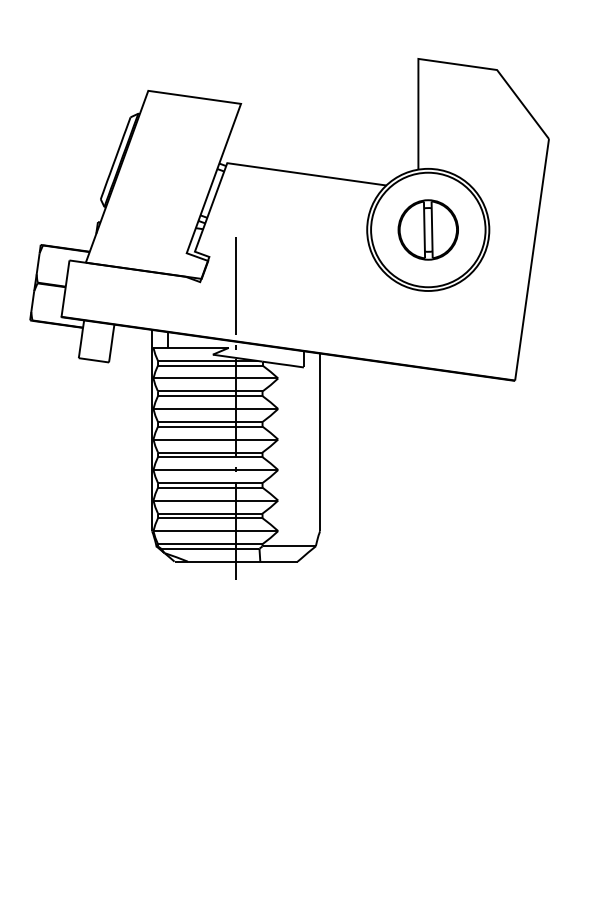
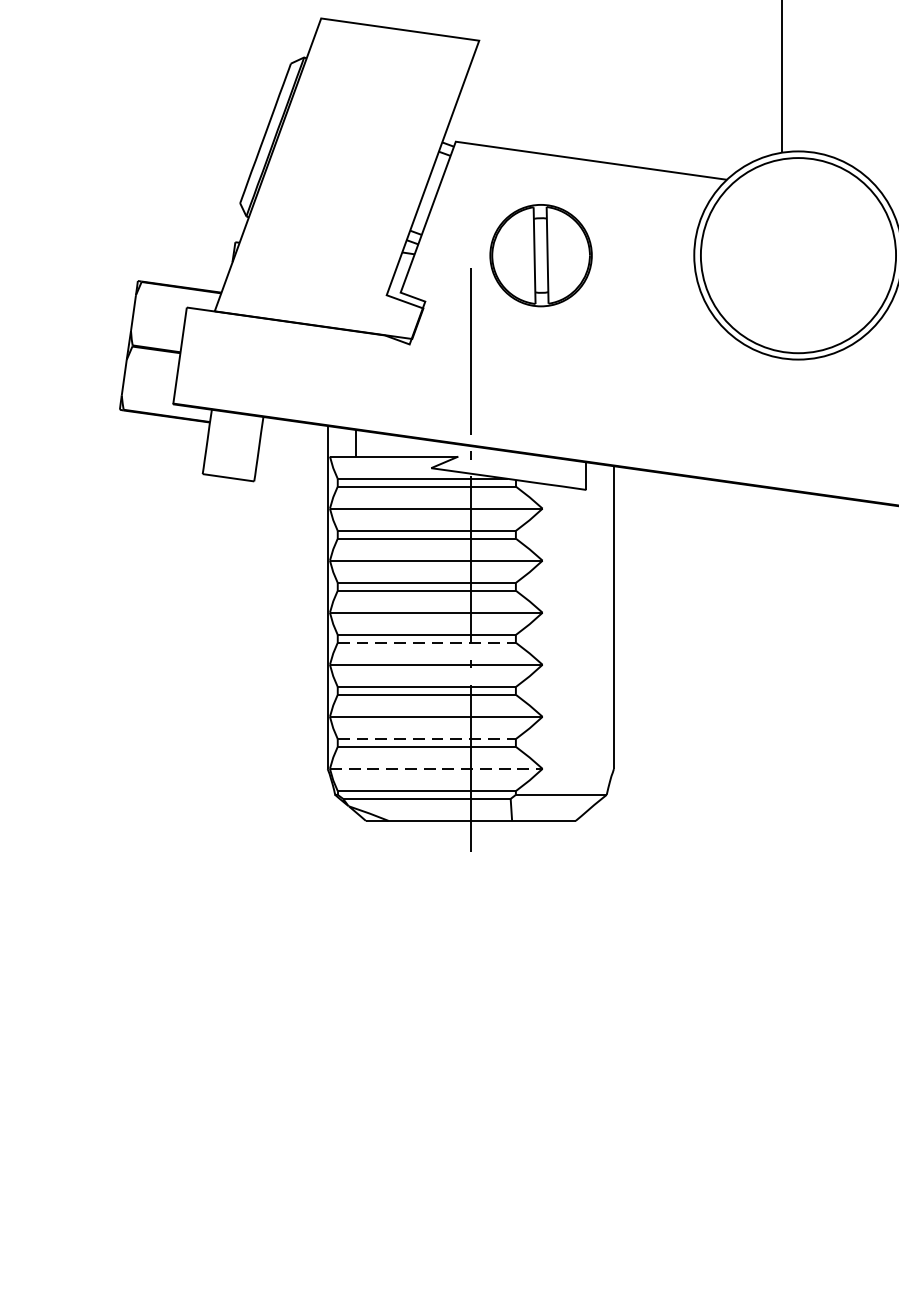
part: (427, 229) -> (539, 254), moved
line: (210, 457) -> (427, 643), solid -> dashed
line: (210, 513) -> (427, 738), solid -> dashed
line: (216, 531) -> (437, 769), solid -> dashed

